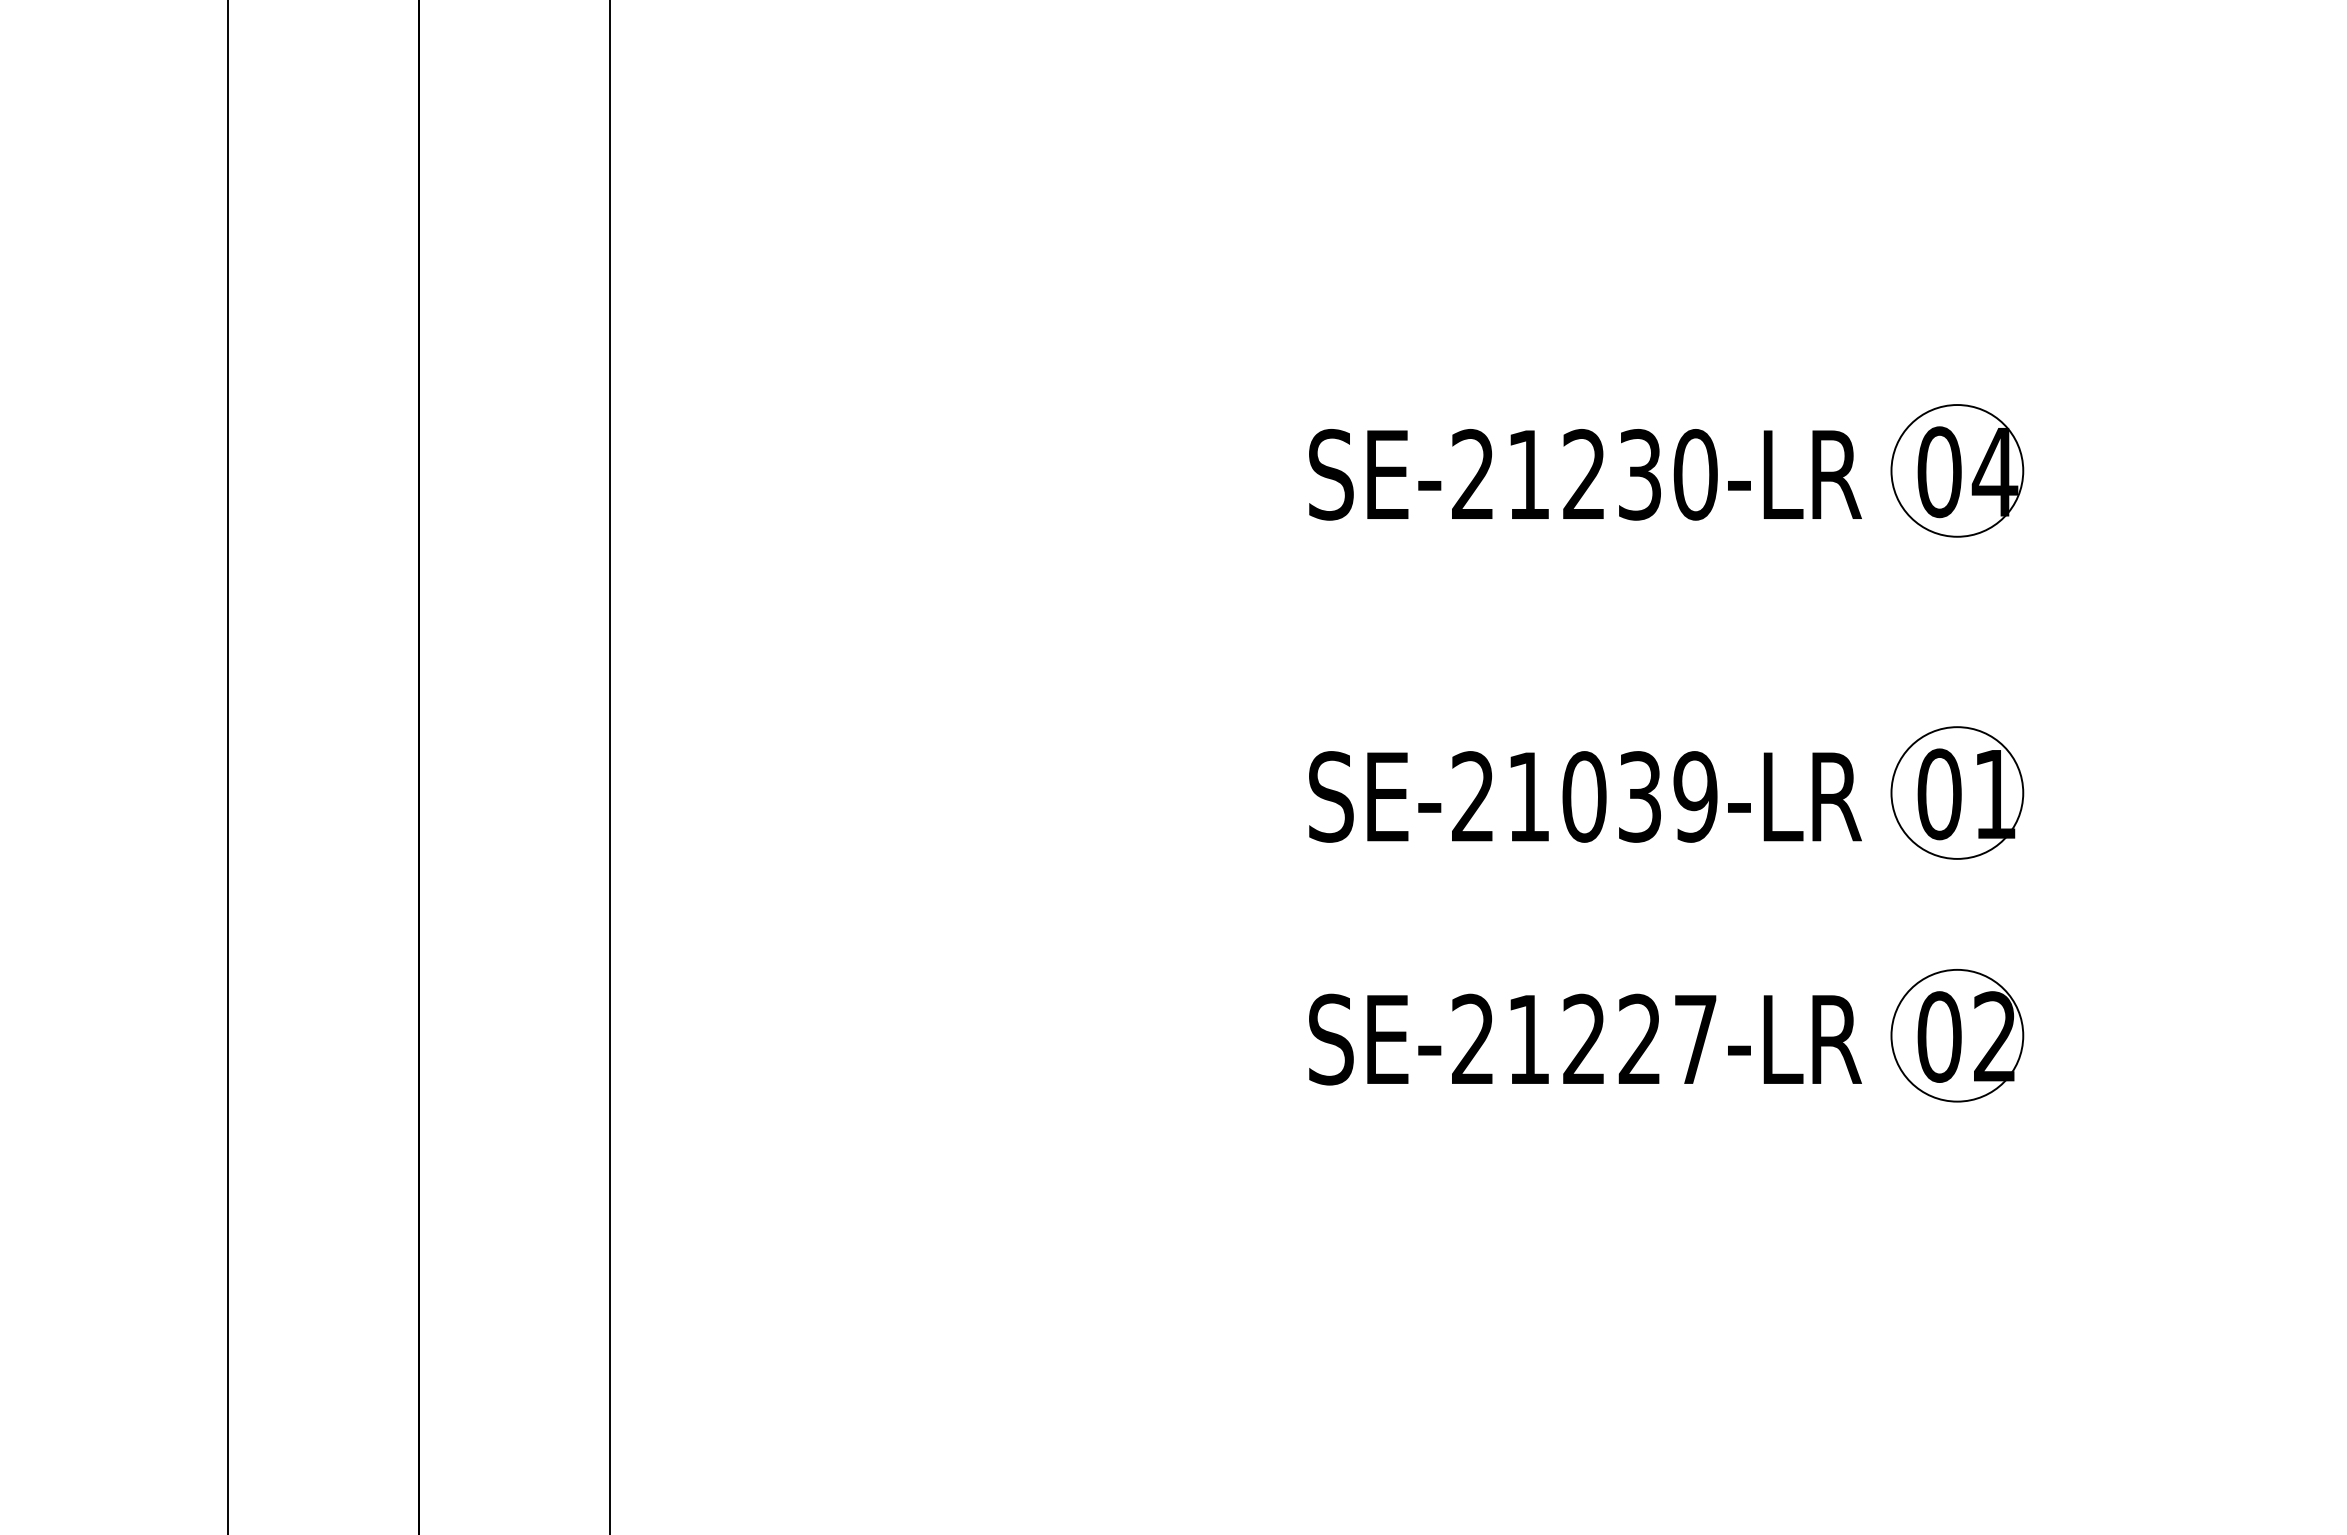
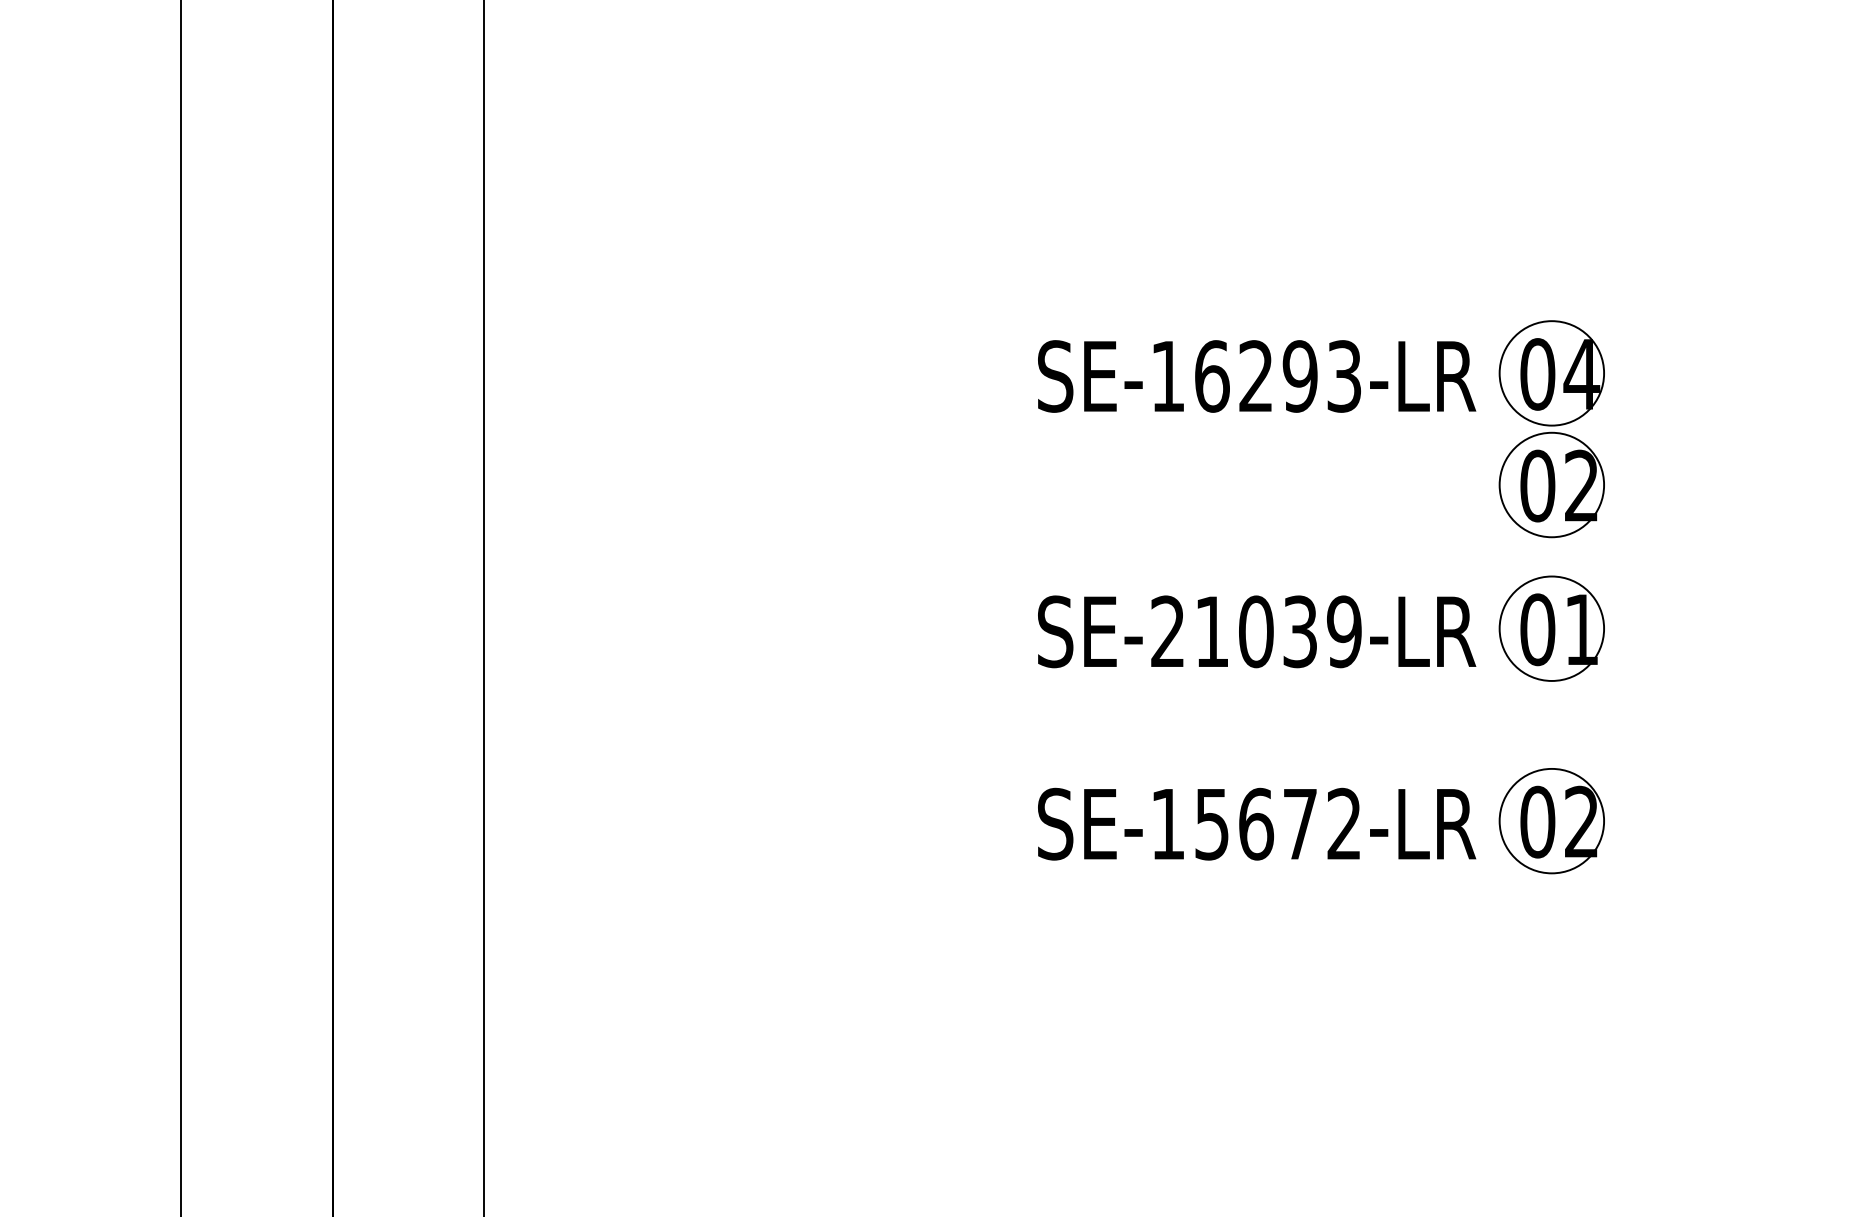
text: (1584, 474) -> (1256, 376), SE-21230-LR -> SE-16293-LR
part: (1957, 611) -> (1551, 484), added
text: (1584, 1039) -> (1256, 824), SE-21227-LR -> SE-15672-LR

